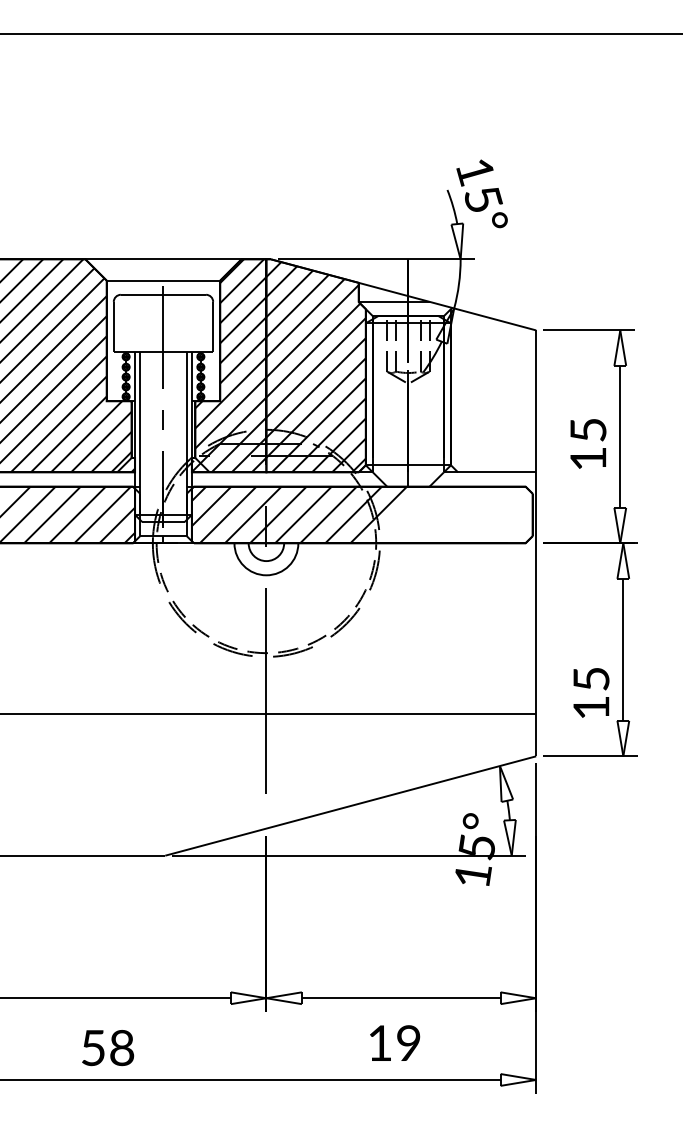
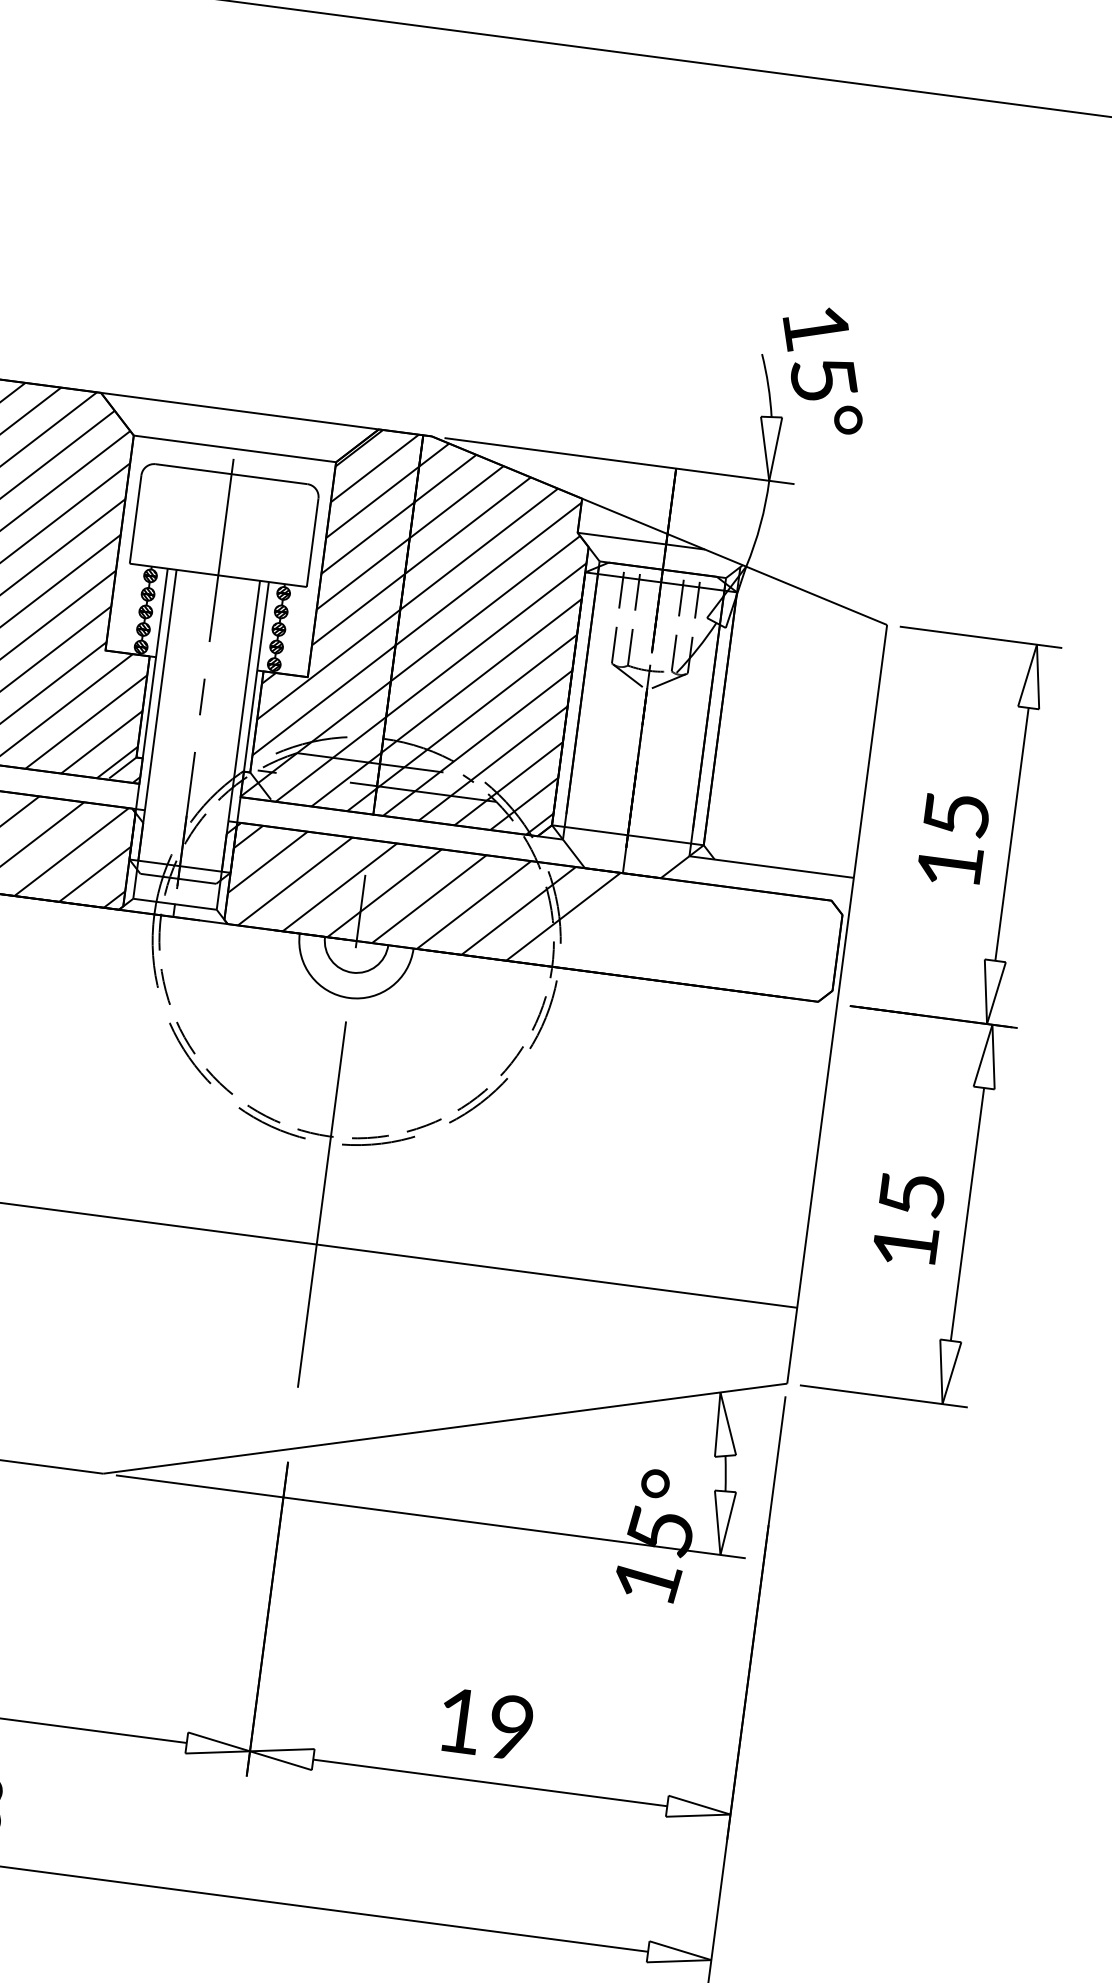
text: (591, 692) -> (909, 1218), moved
text: (395, 1042) -> (487, 1723), moved

